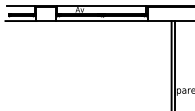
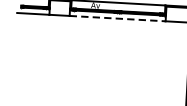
line: (101, 21) -> (117, 19), solid -> dashed

